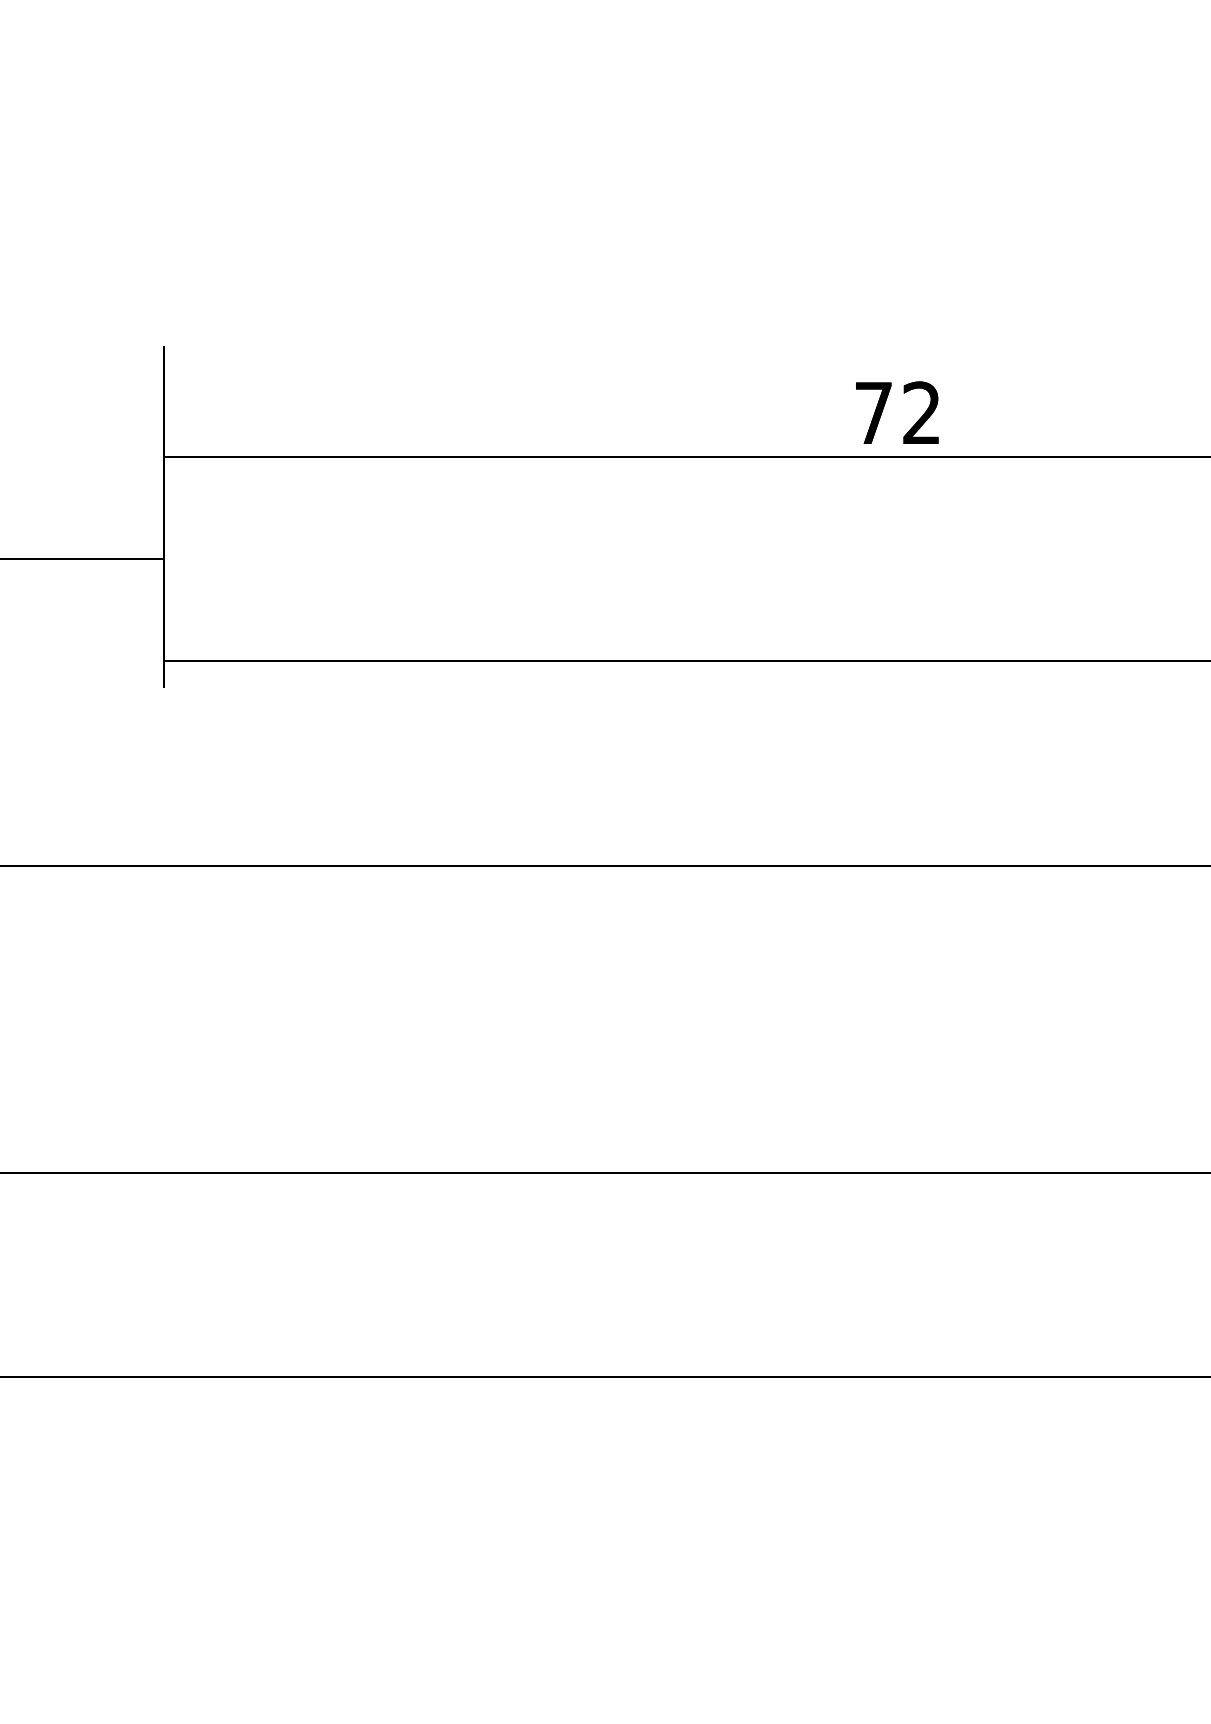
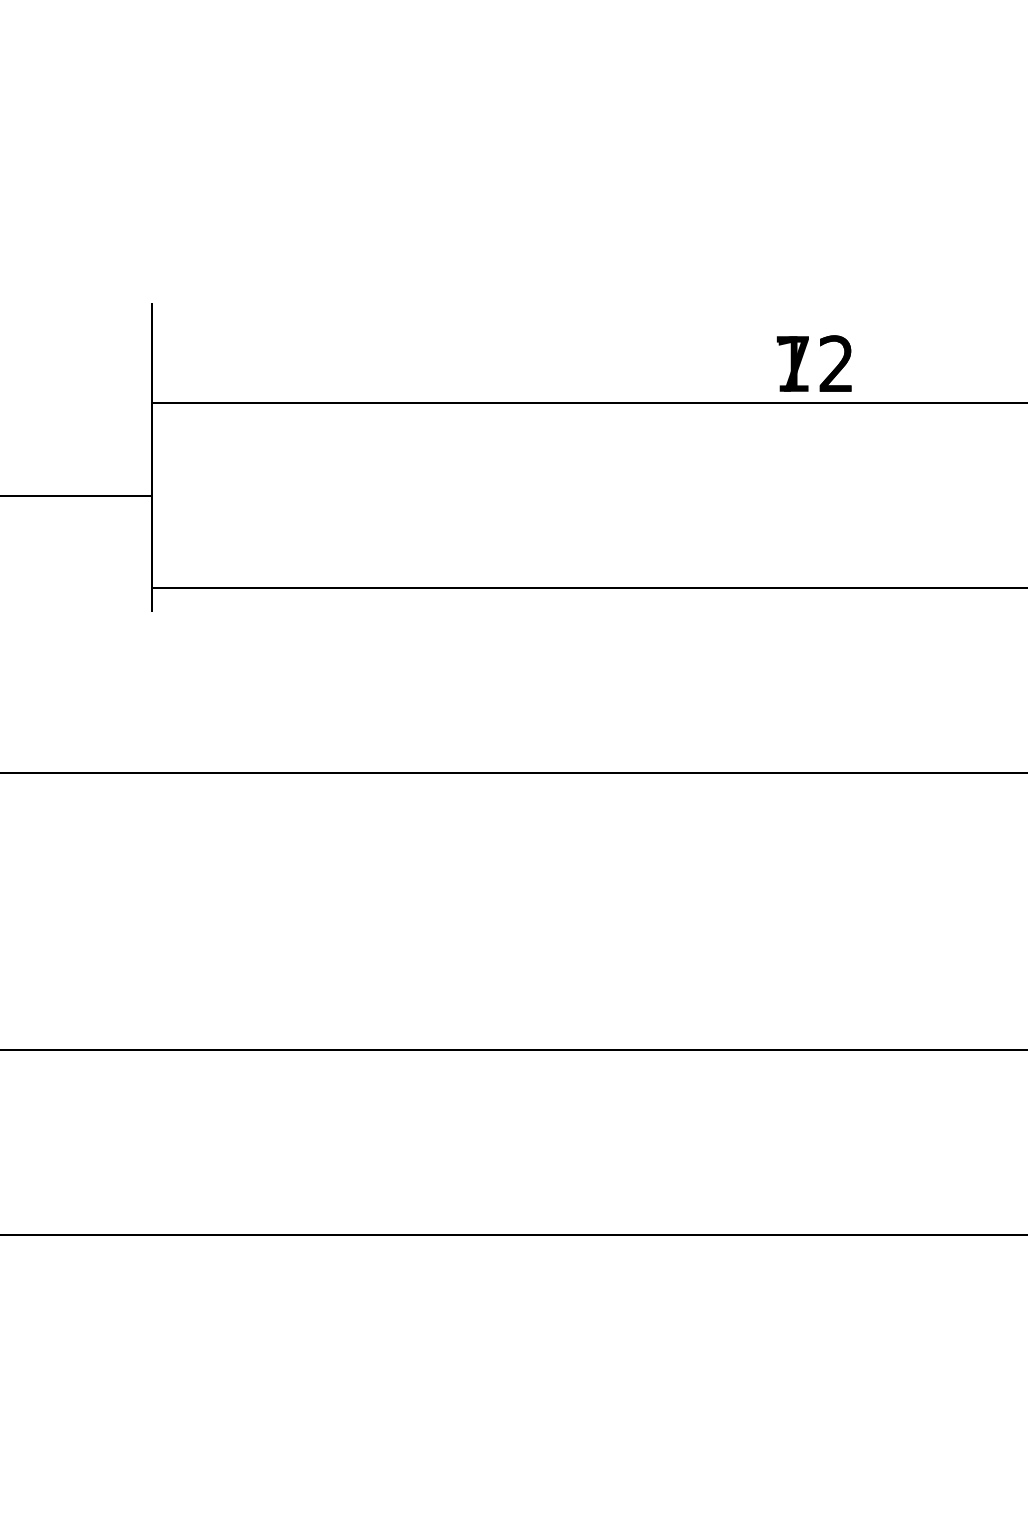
text: (873, 412) -> (792, 363), 72 -> 12

